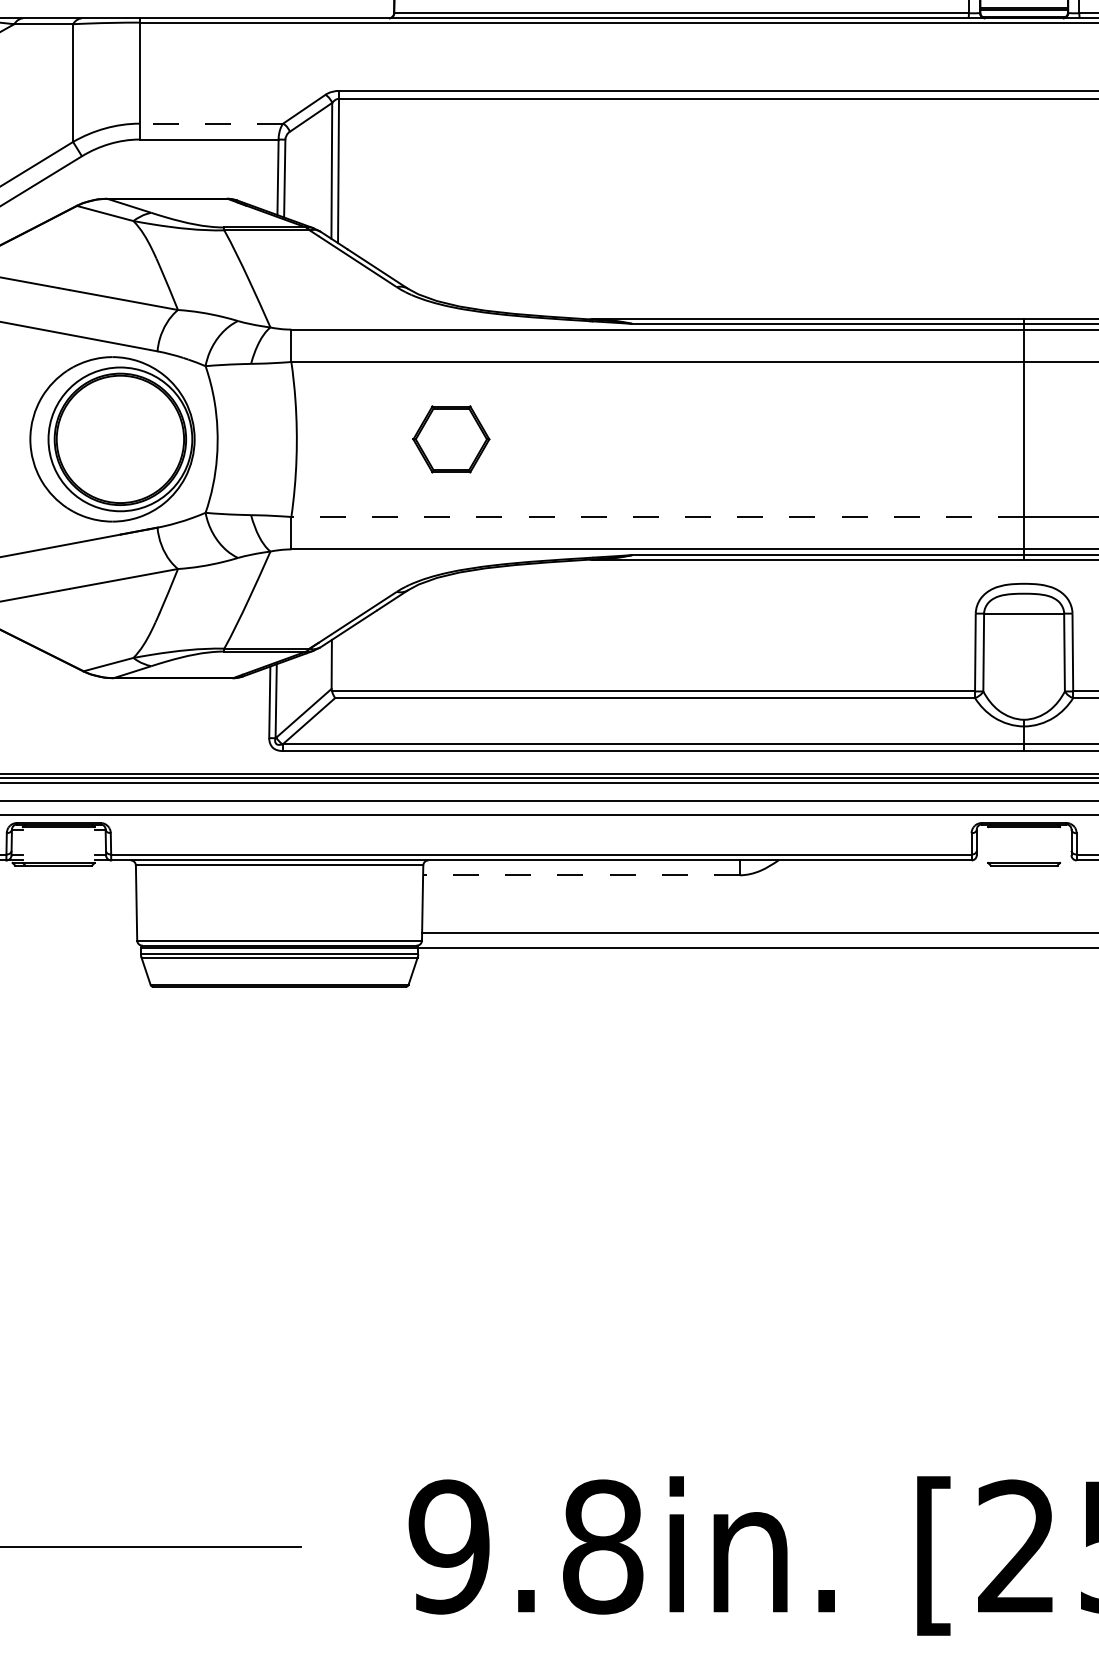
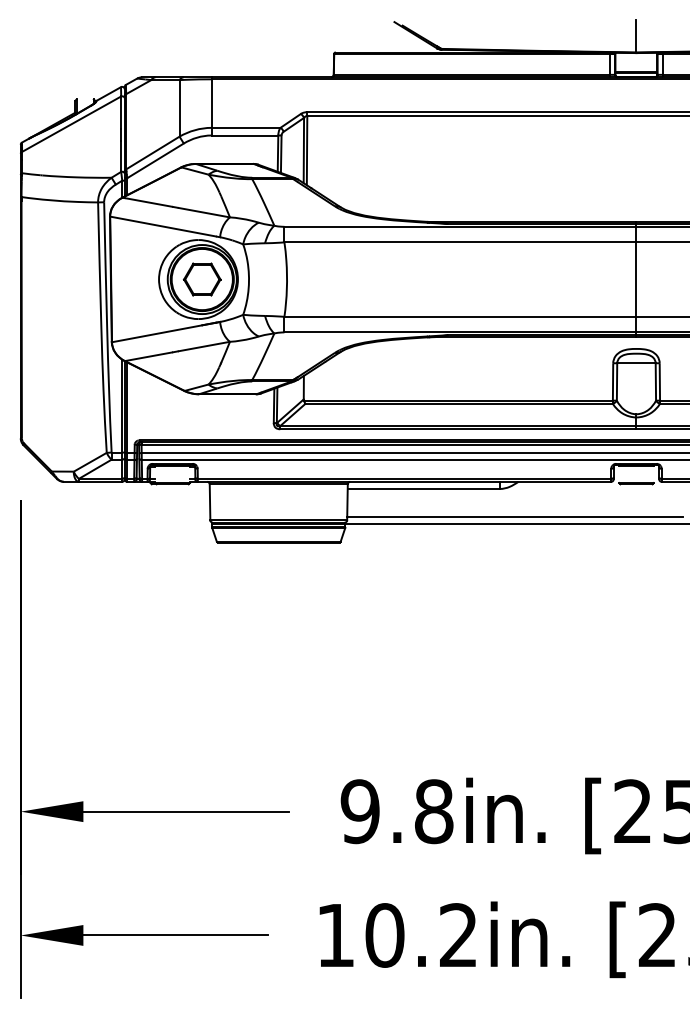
line: (210, 122) -> (245, 127), dashed -> solid
part: (449, 439) -> (201, 279), moved
line: (655, 516) -> (459, 316), dashed -> solid
line: (580, 874) -> (423, 488), dashed -> solid

